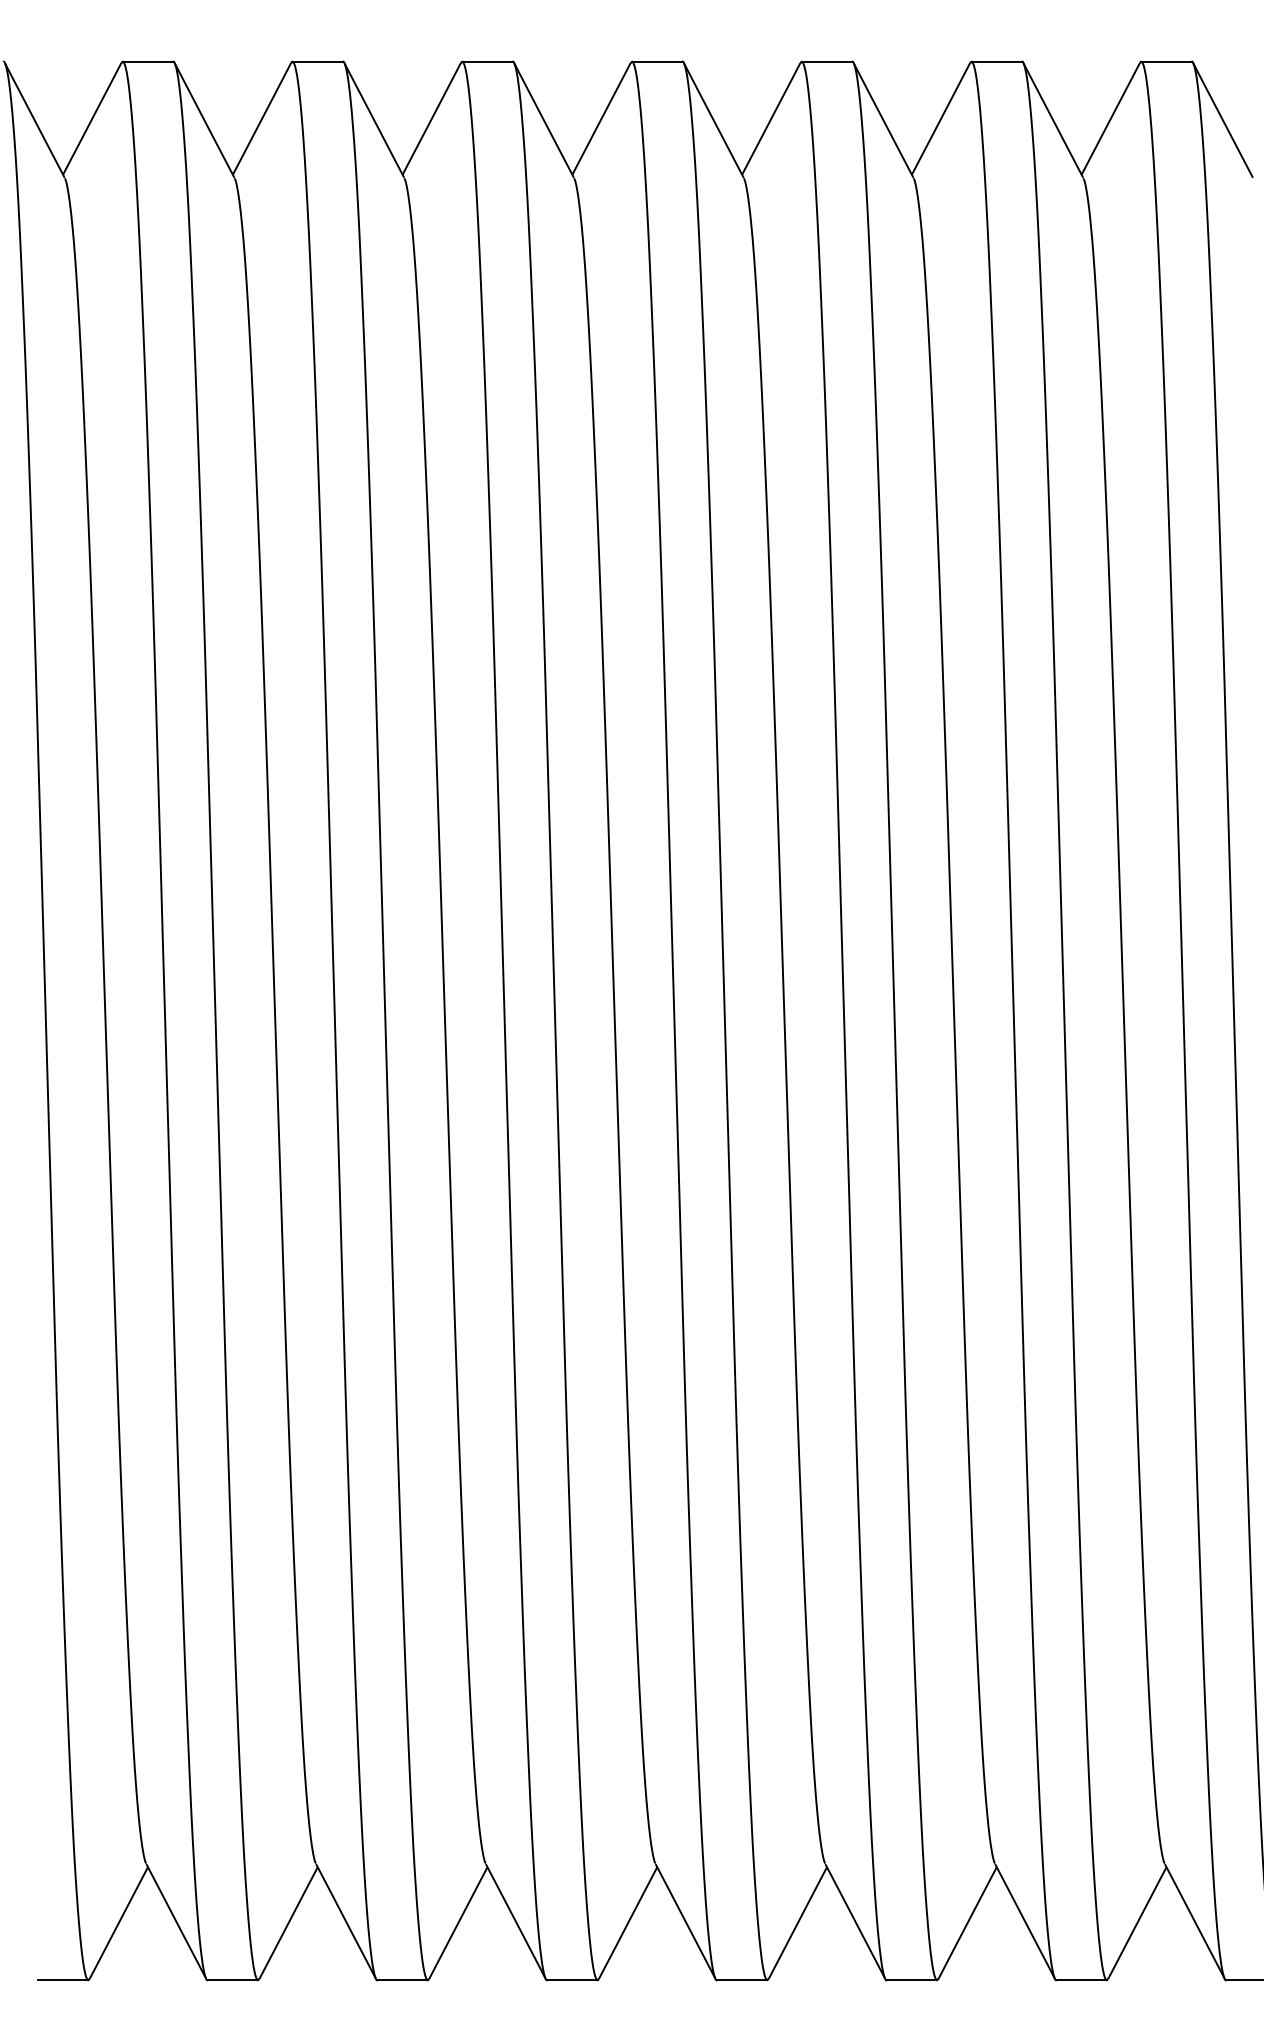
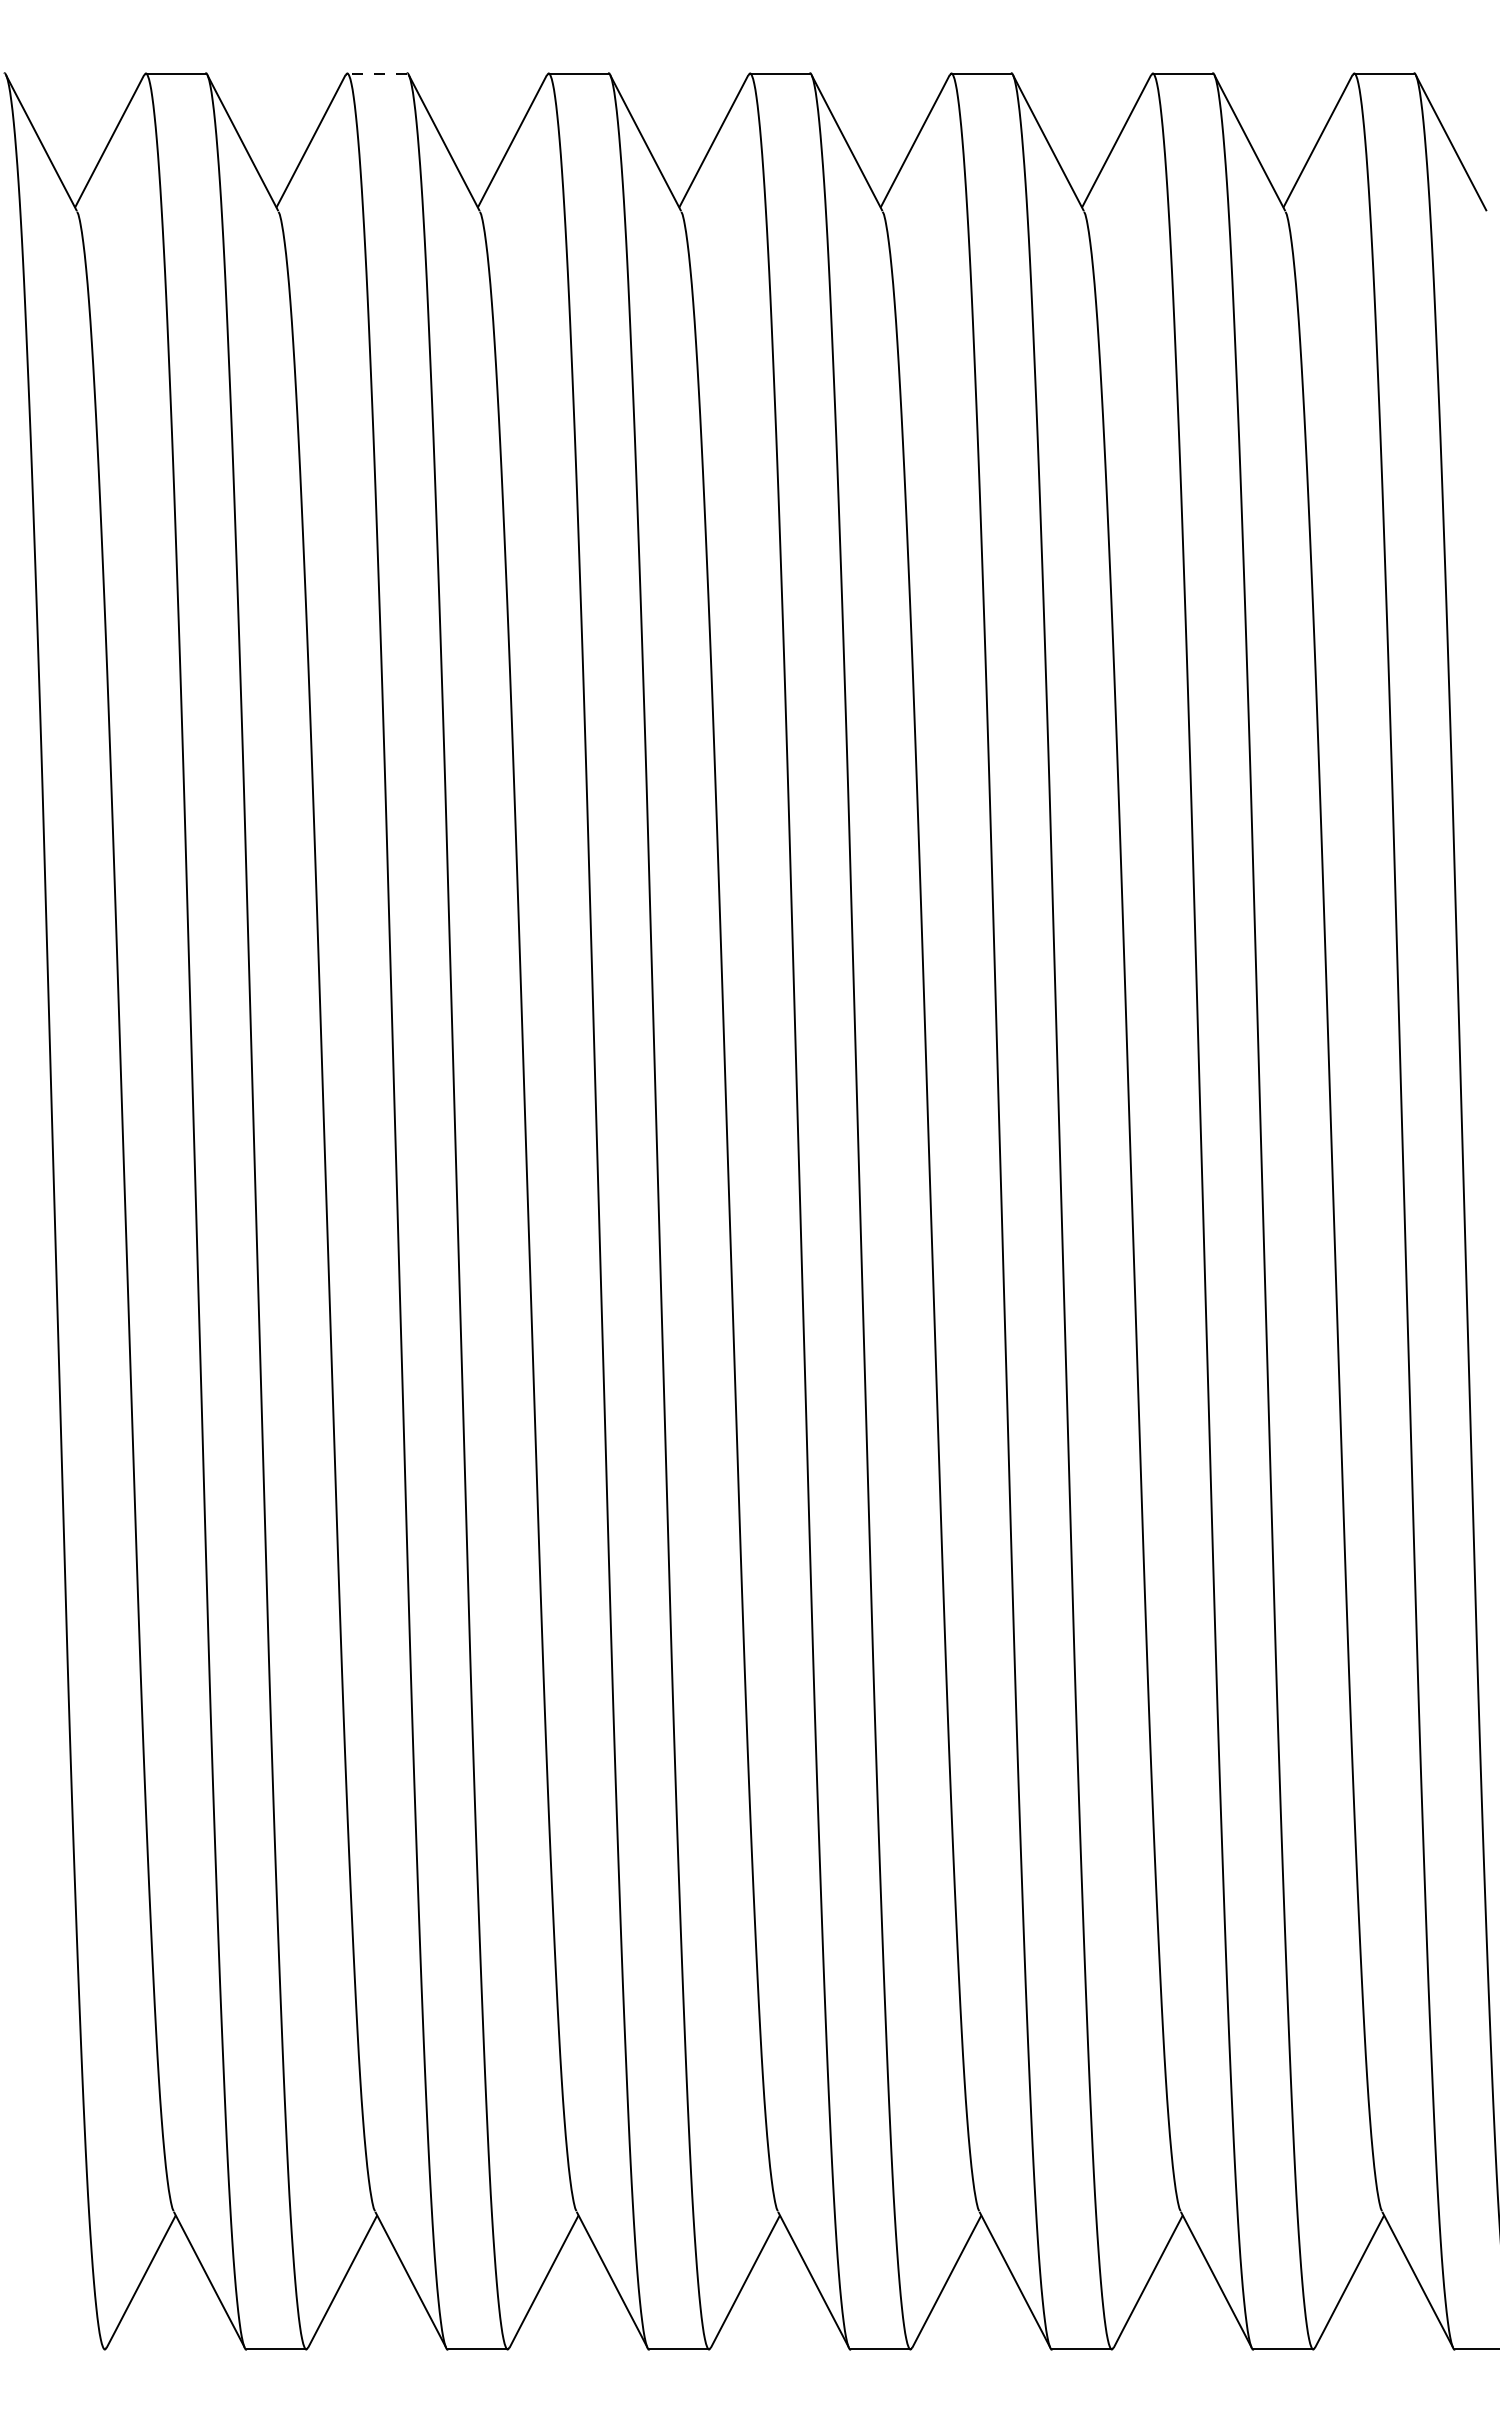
line: (318, 61) -> (377, 73), solid -> dashed
line: (63, 1980) -> (75, 2349), removed

